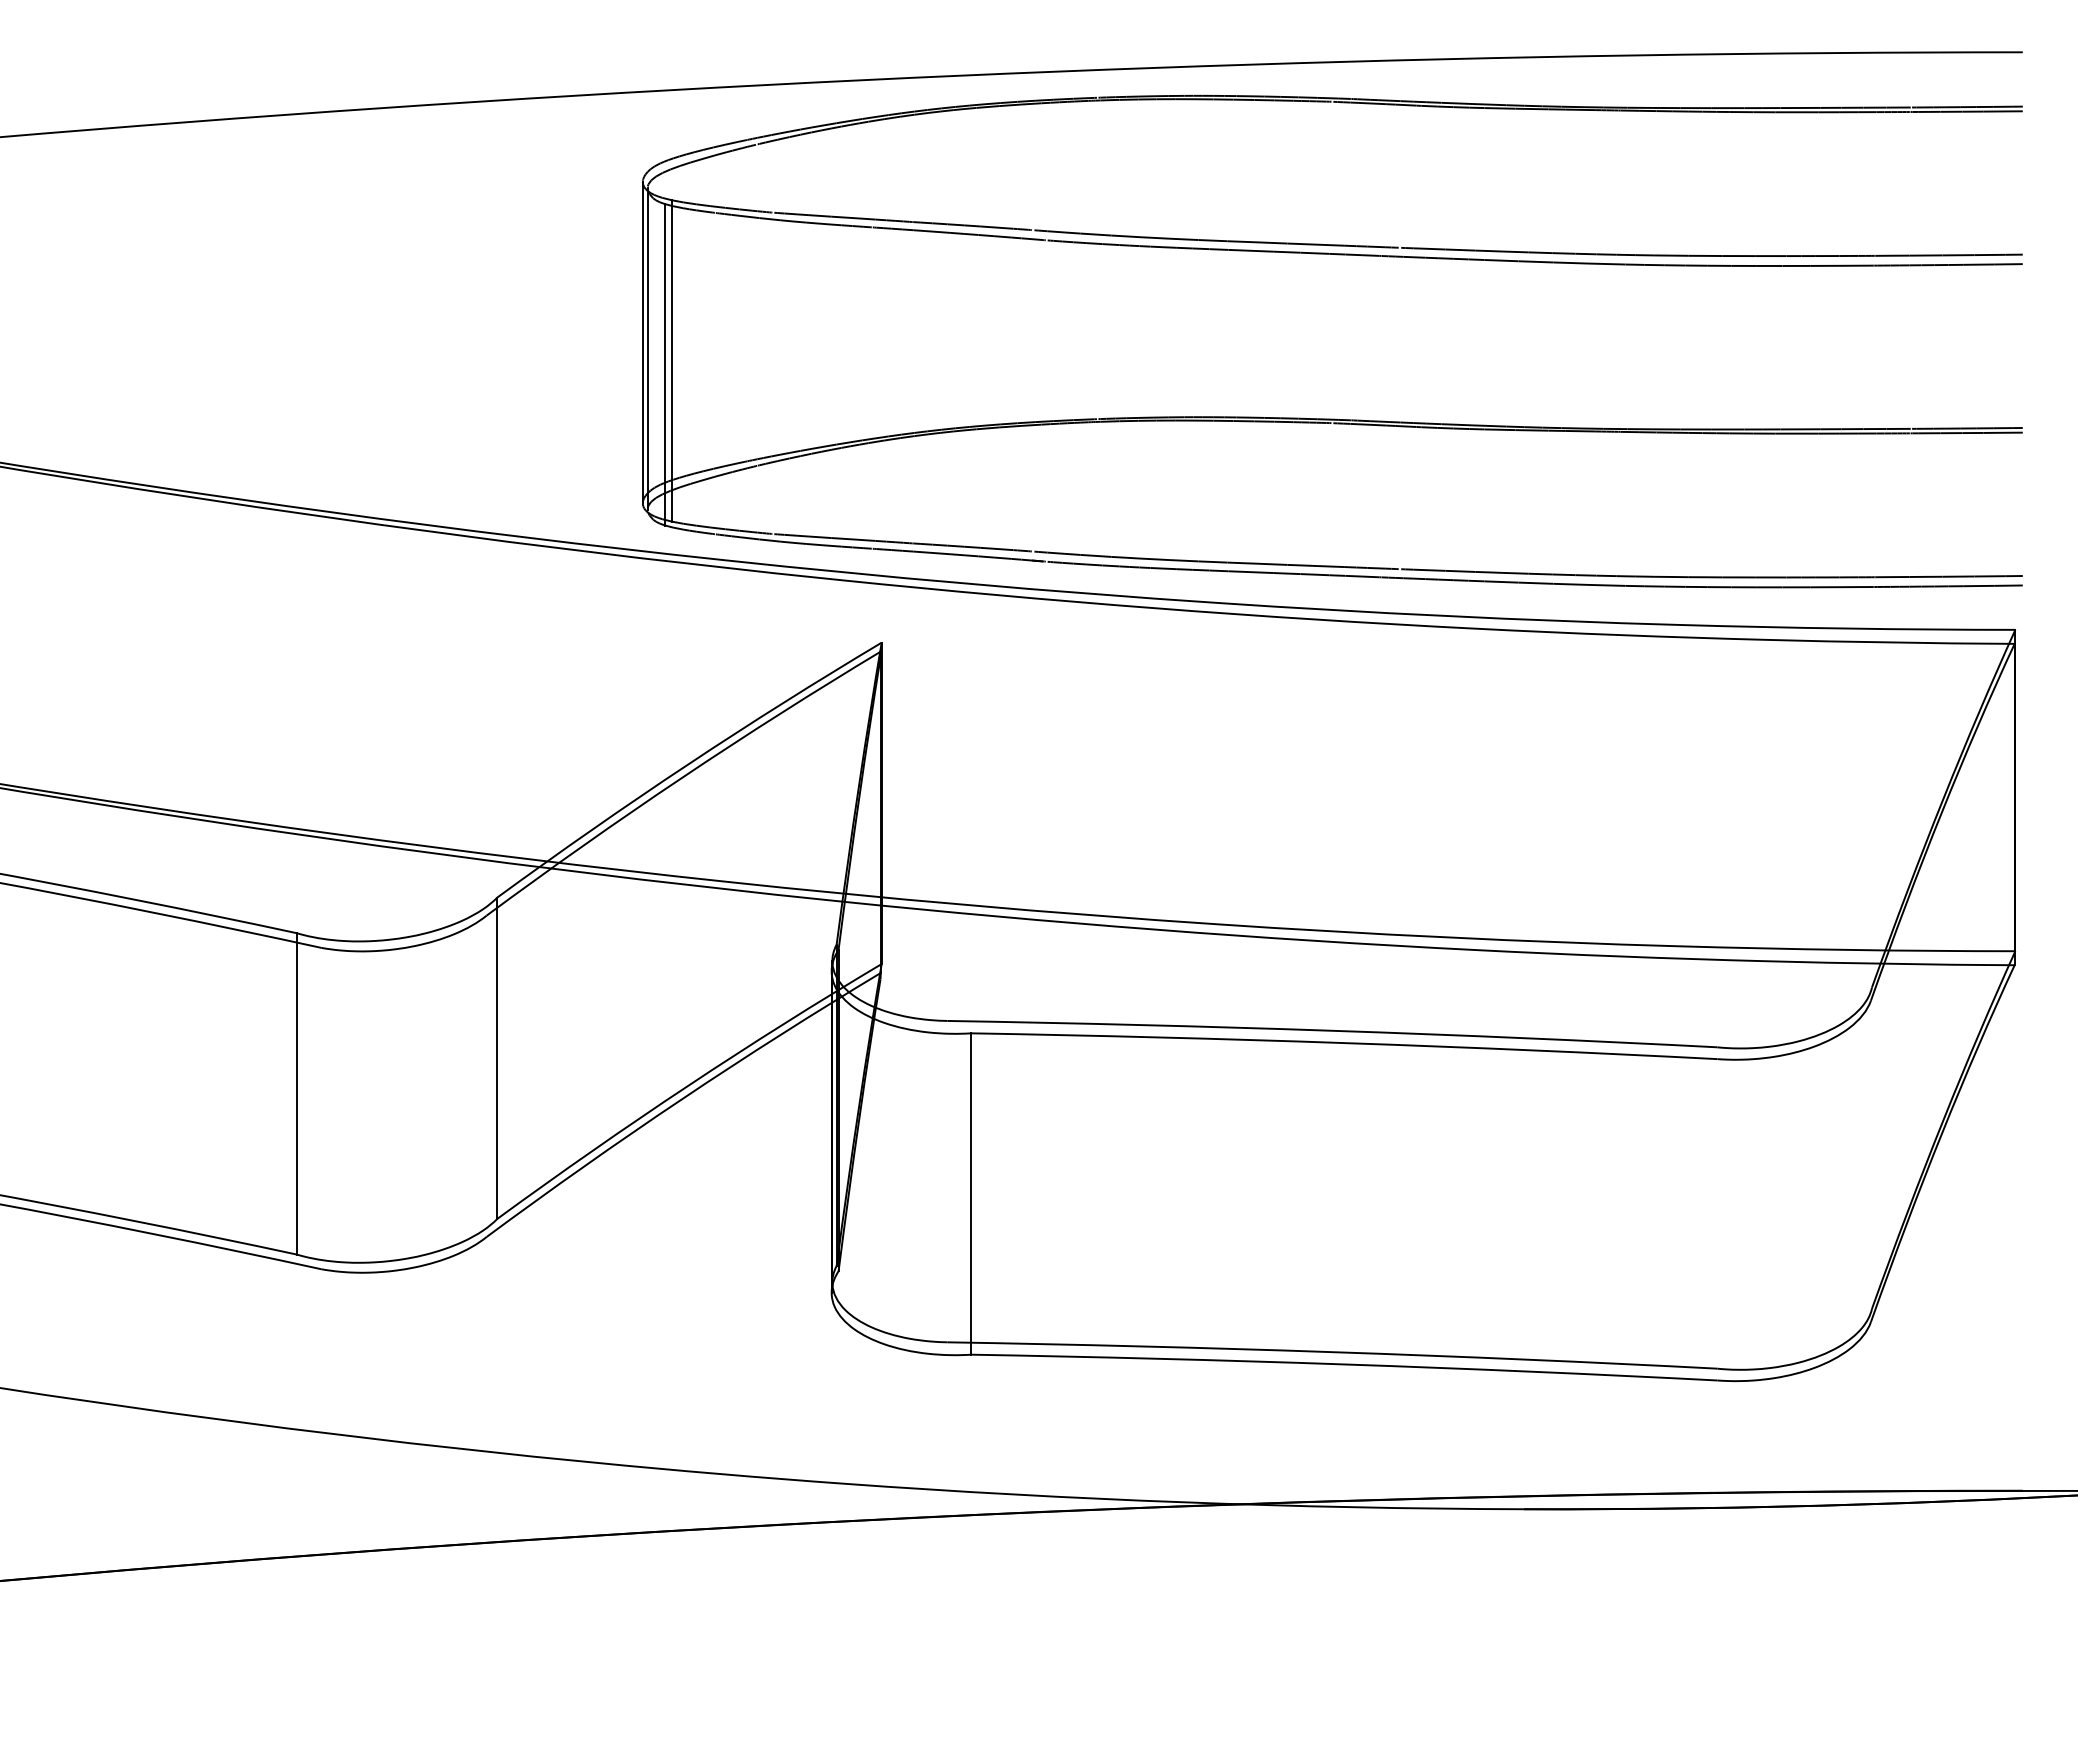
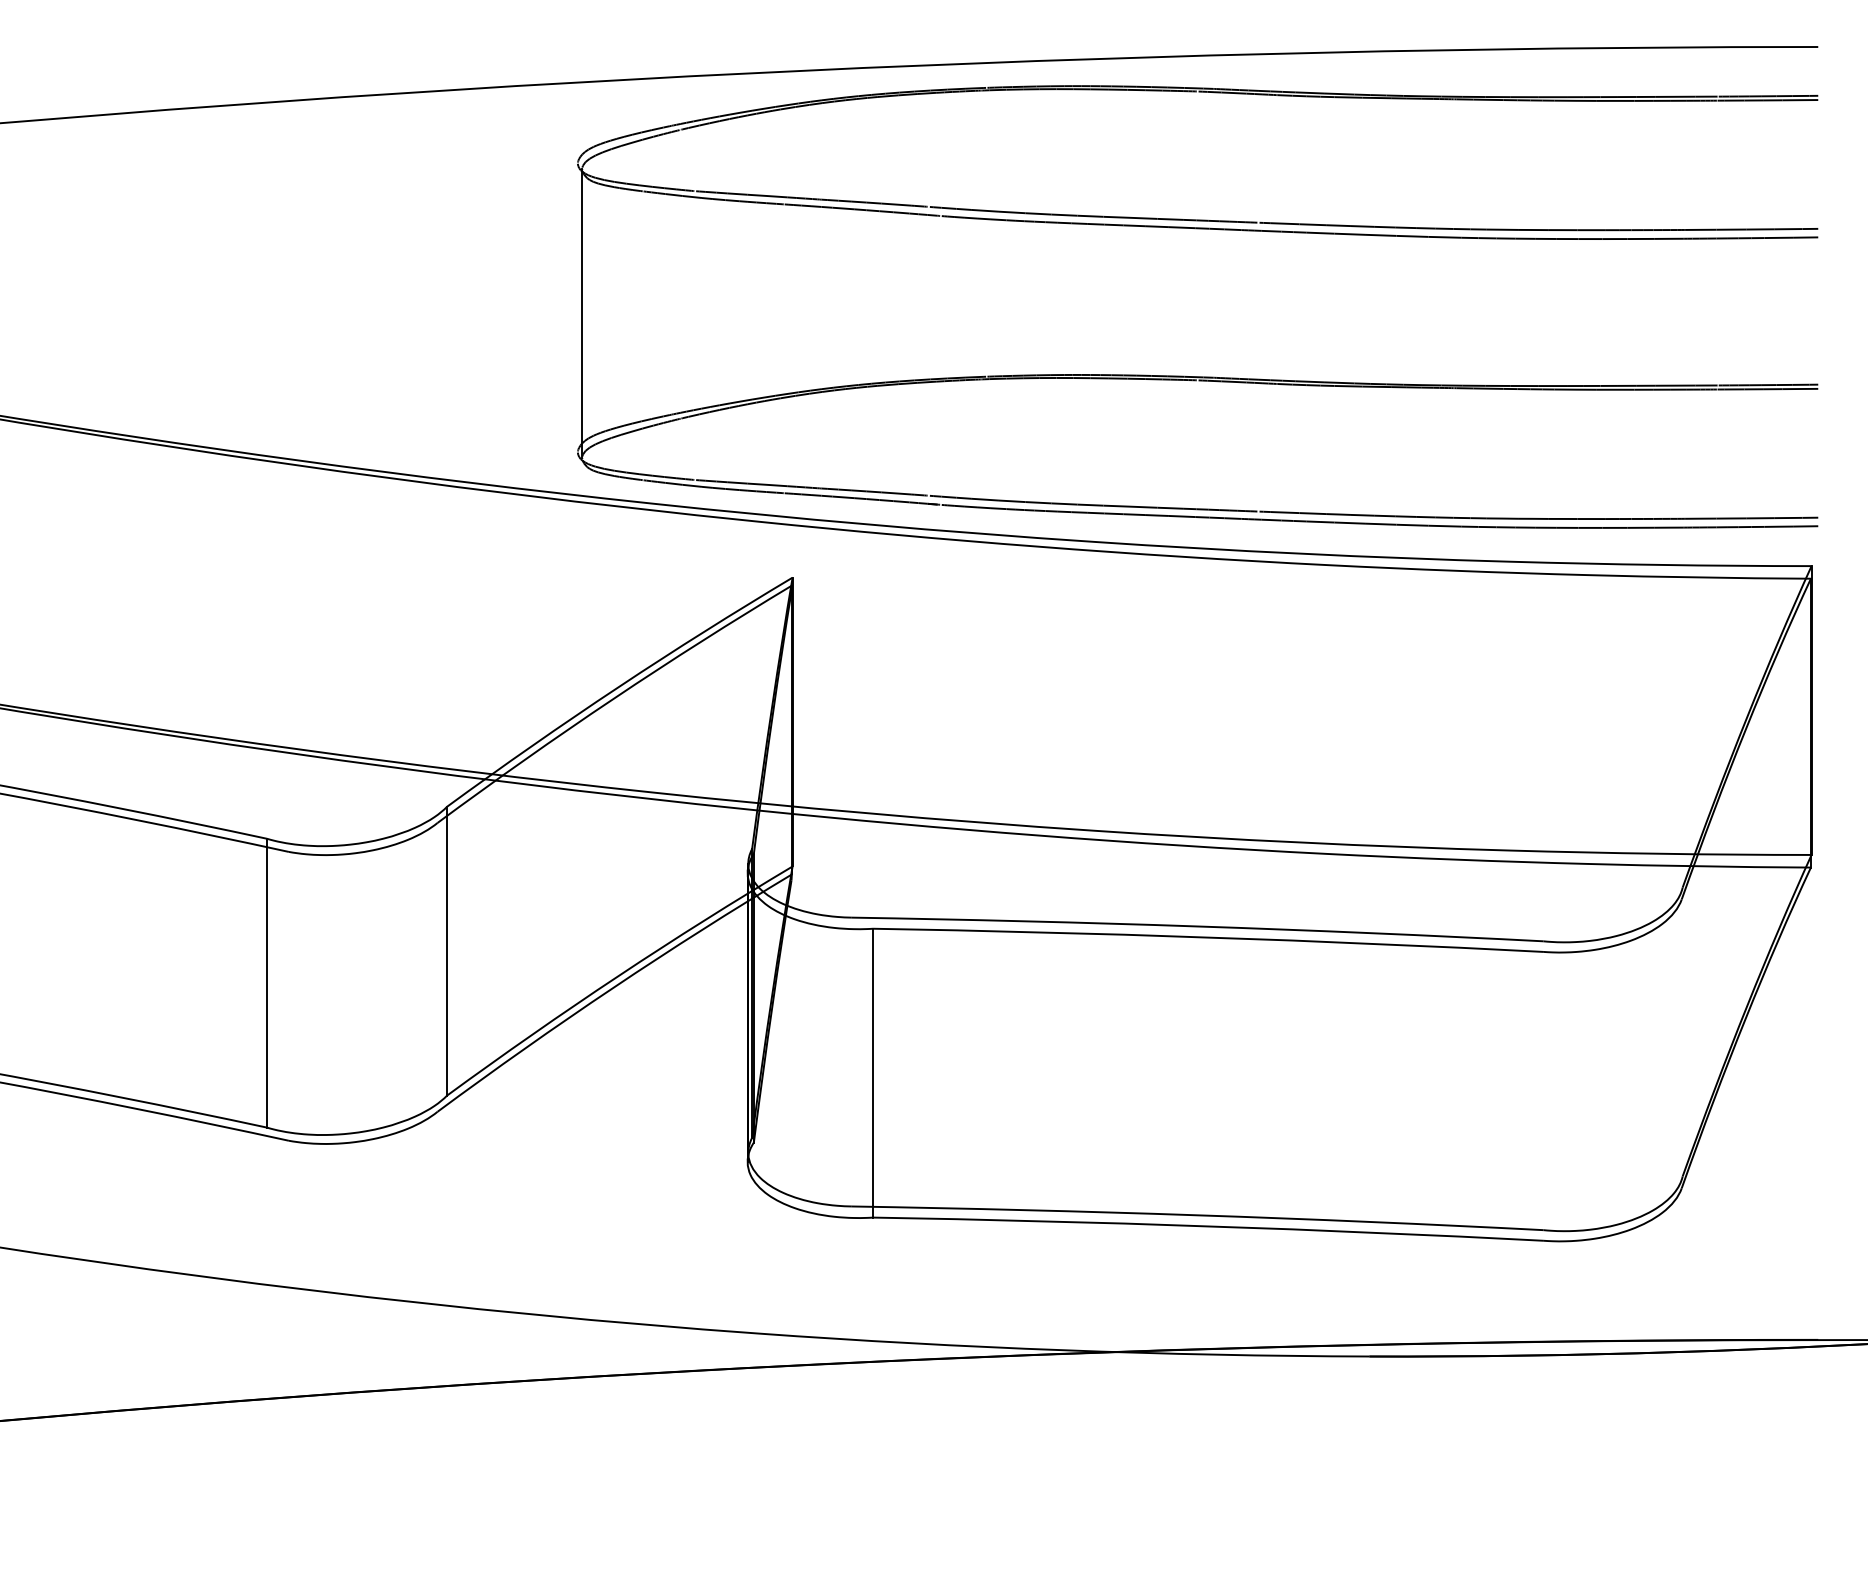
line: (642, 341) -> (577, 306), removed
line: (672, 360) -> (604, 324), removed
line: (665, 364) -> (598, 327), removed

